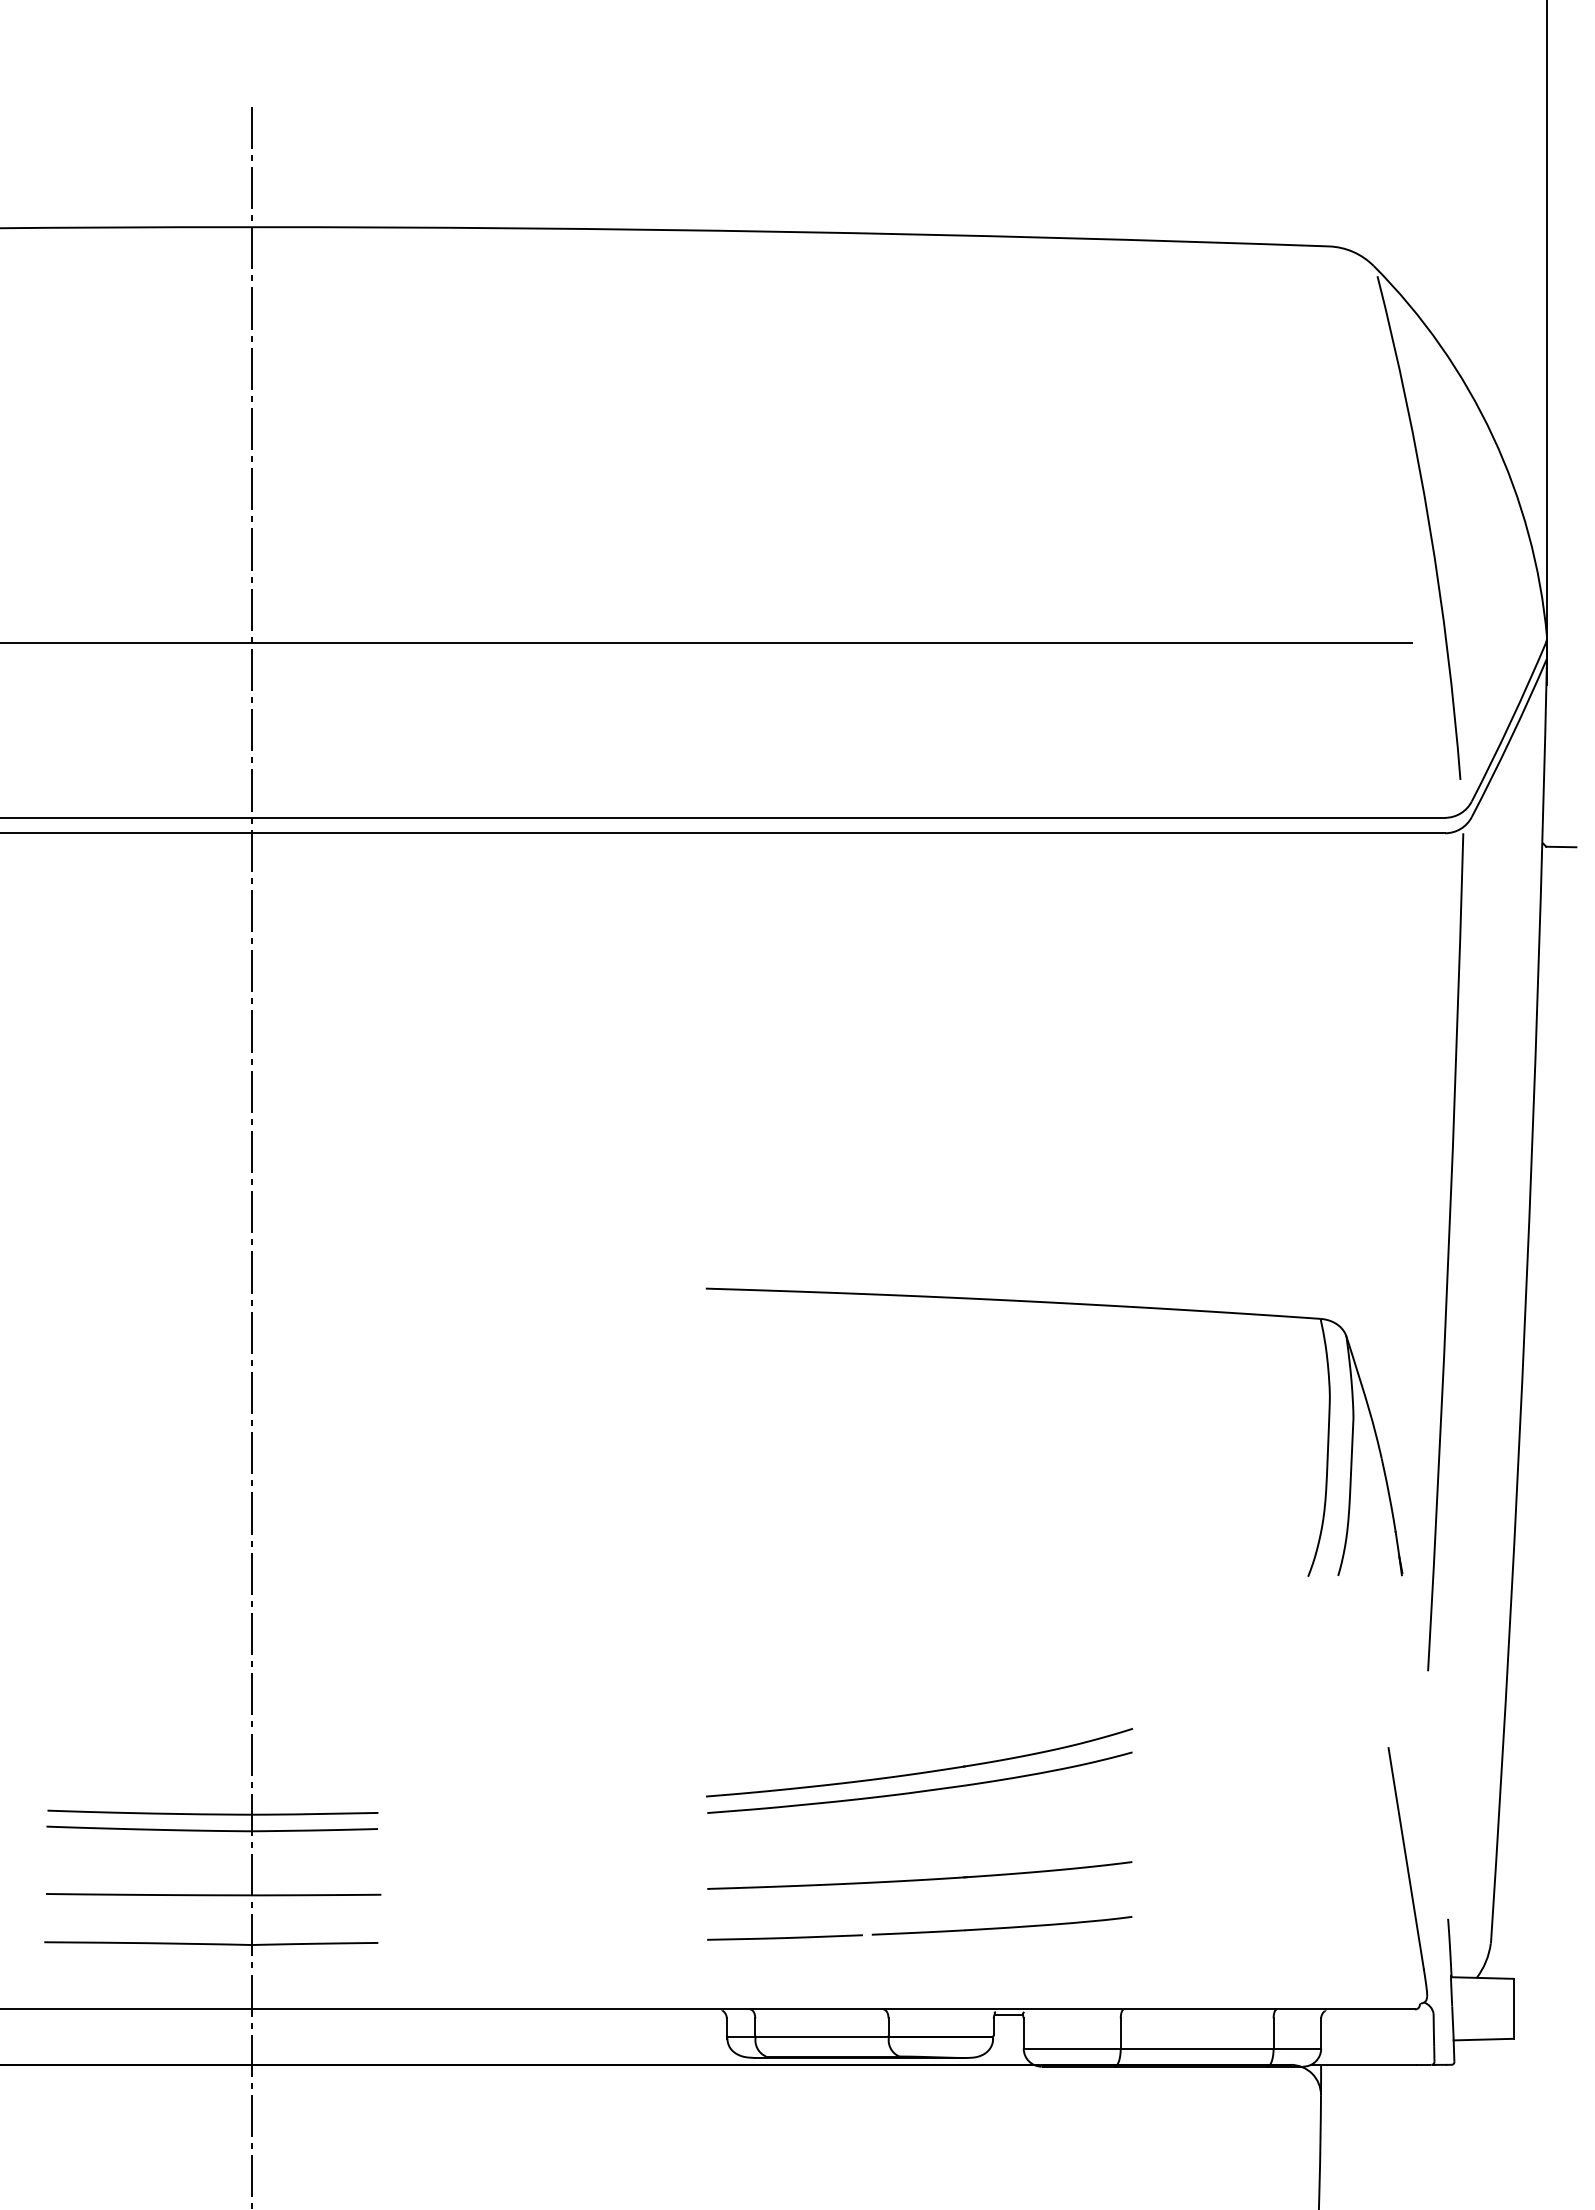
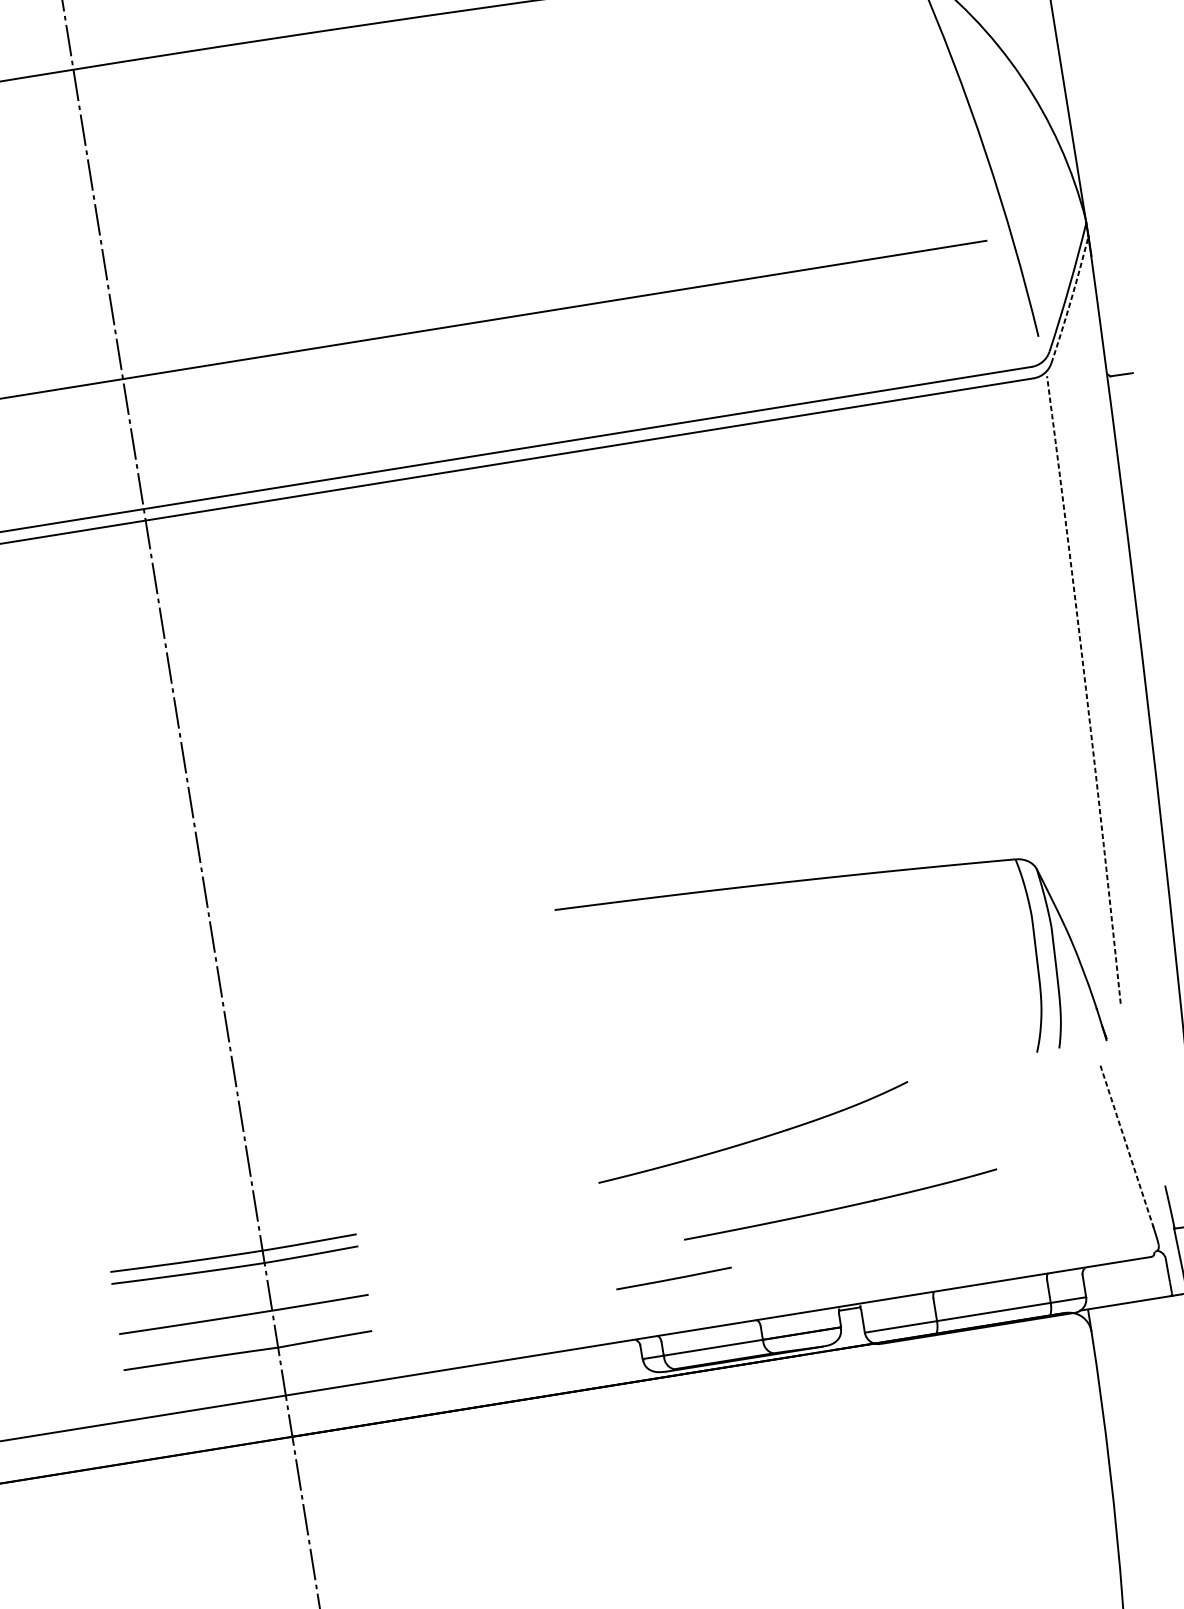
arc: (1510, 738) -> (1070, 300), solid -> dashed
arc: (1448, 1252) -> (1086, 689), solid -> dashed
part: (1063, 1304) -> (822, 879), moved
part: (919, 1790) -> (756, 1153), removed
line: (1406, 1859) -> (1127, 1146), solid -> dashed
part: (919, 1875) -> (840, 1204), moved
part: (1001, 1925) -> (833, 1243), removed

